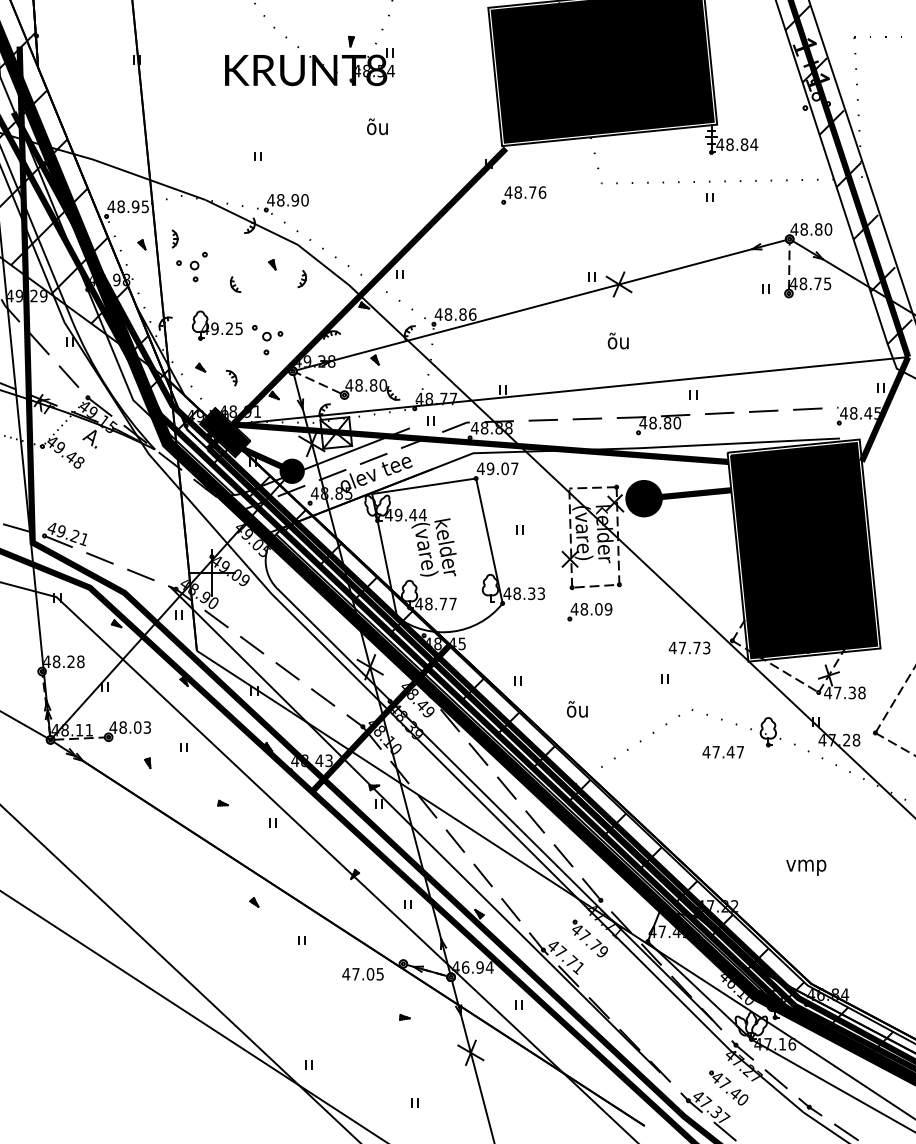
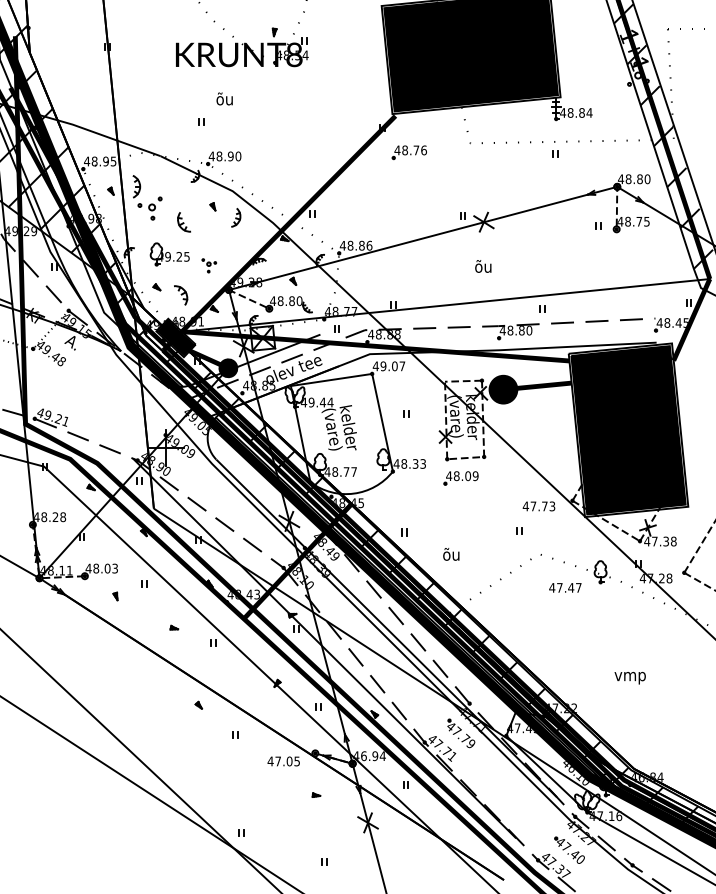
text: (377, 126) -> (224, 98), moved
part: (174, 238) -> (136, 186), size x1.6
part: (301, 279) -> (235, 218), size x1.4
part: (235, 284) -> (184, 222), size x1.6
part: (267, 340) -> (209, 266), size x0.6
part: (231, 378) -> (180, 295), size x1.6

